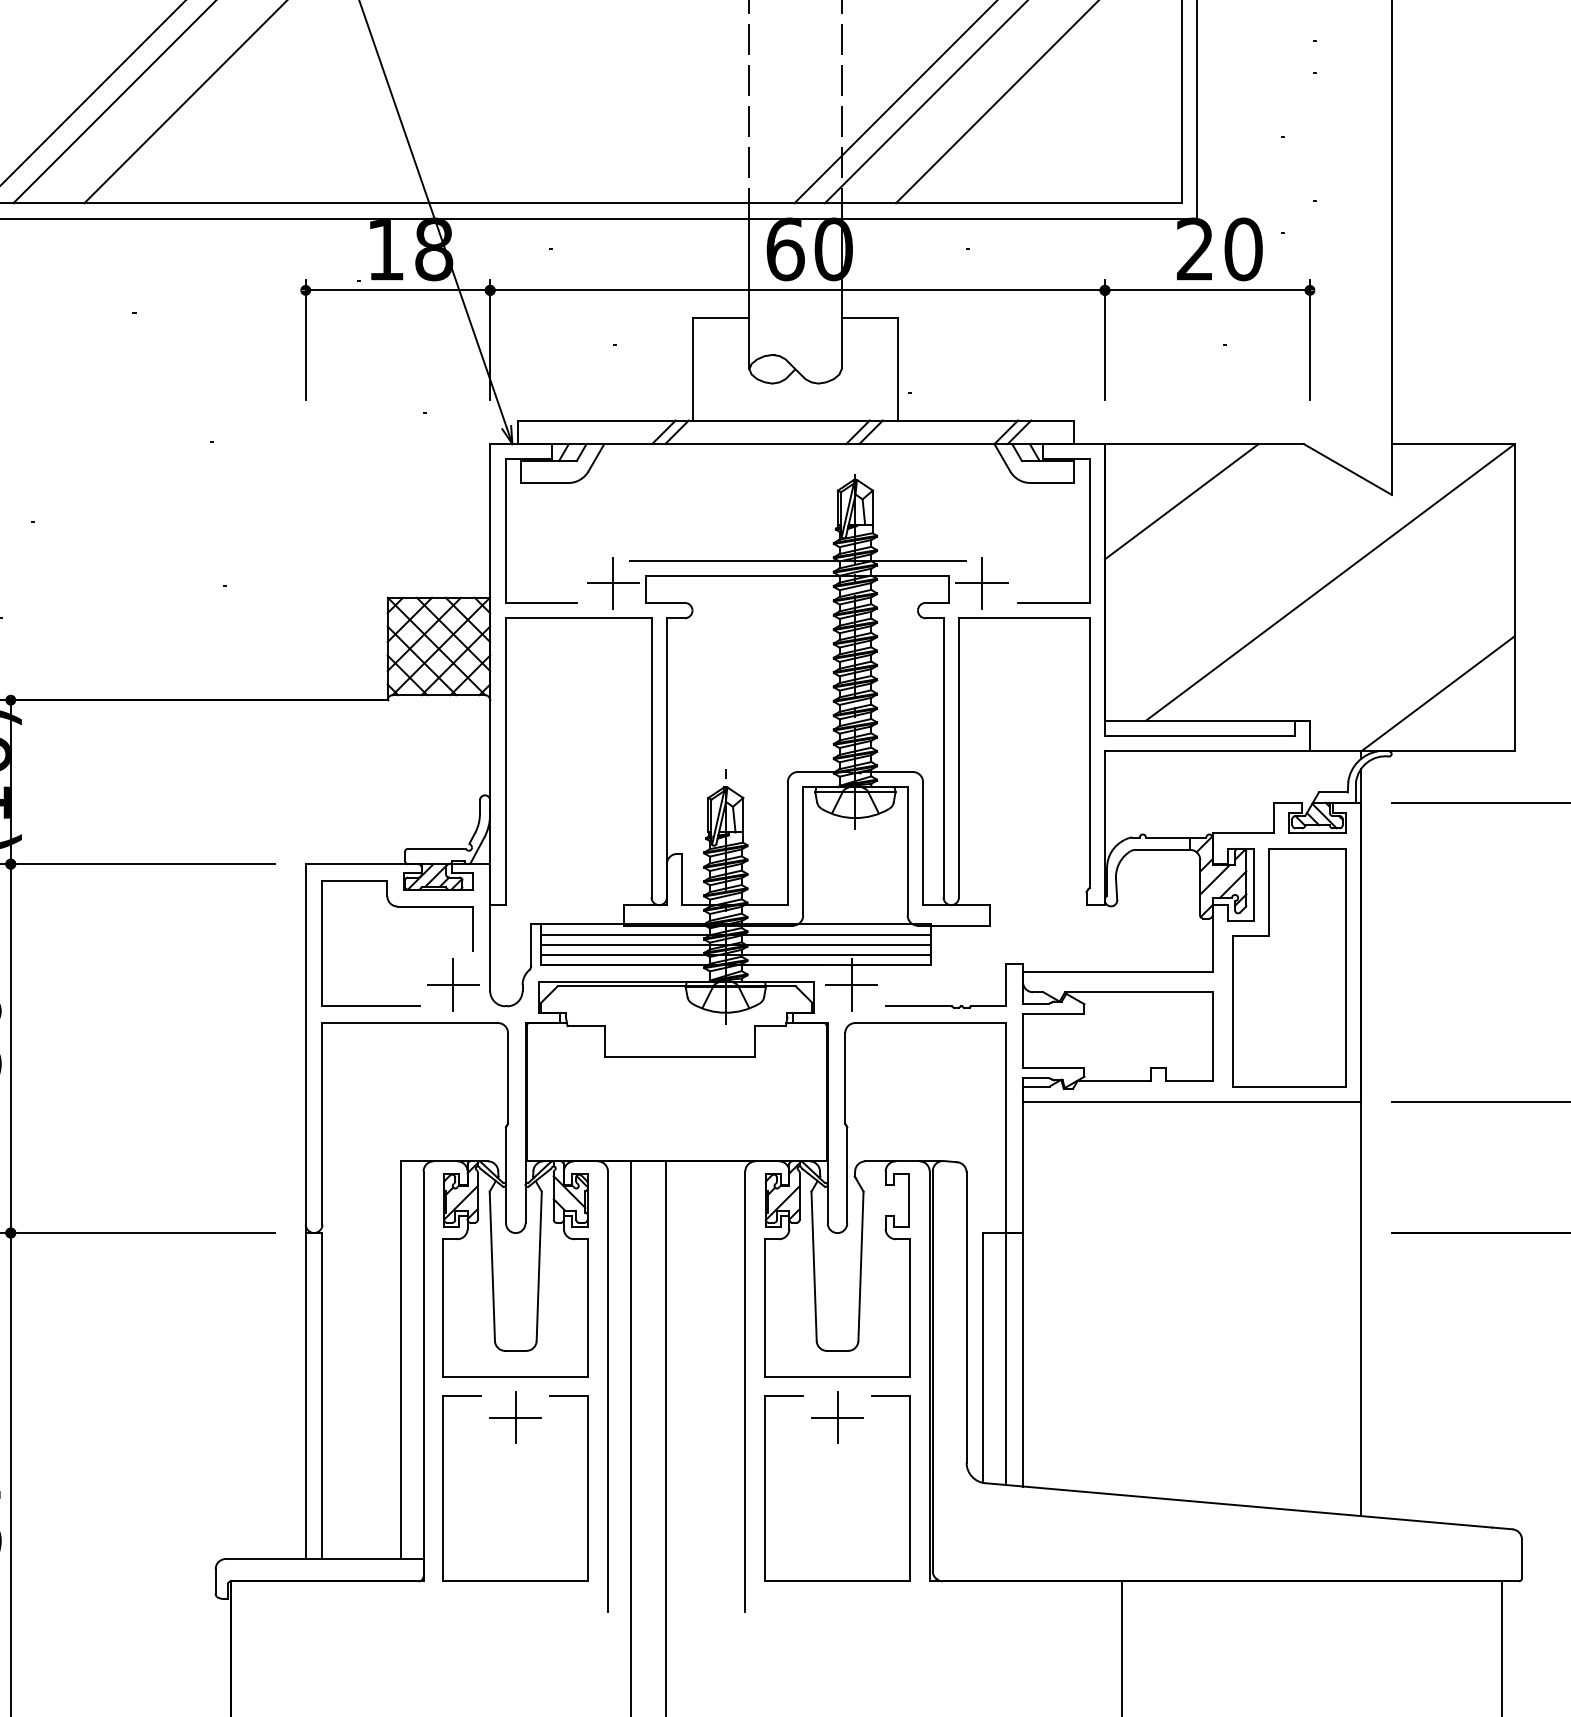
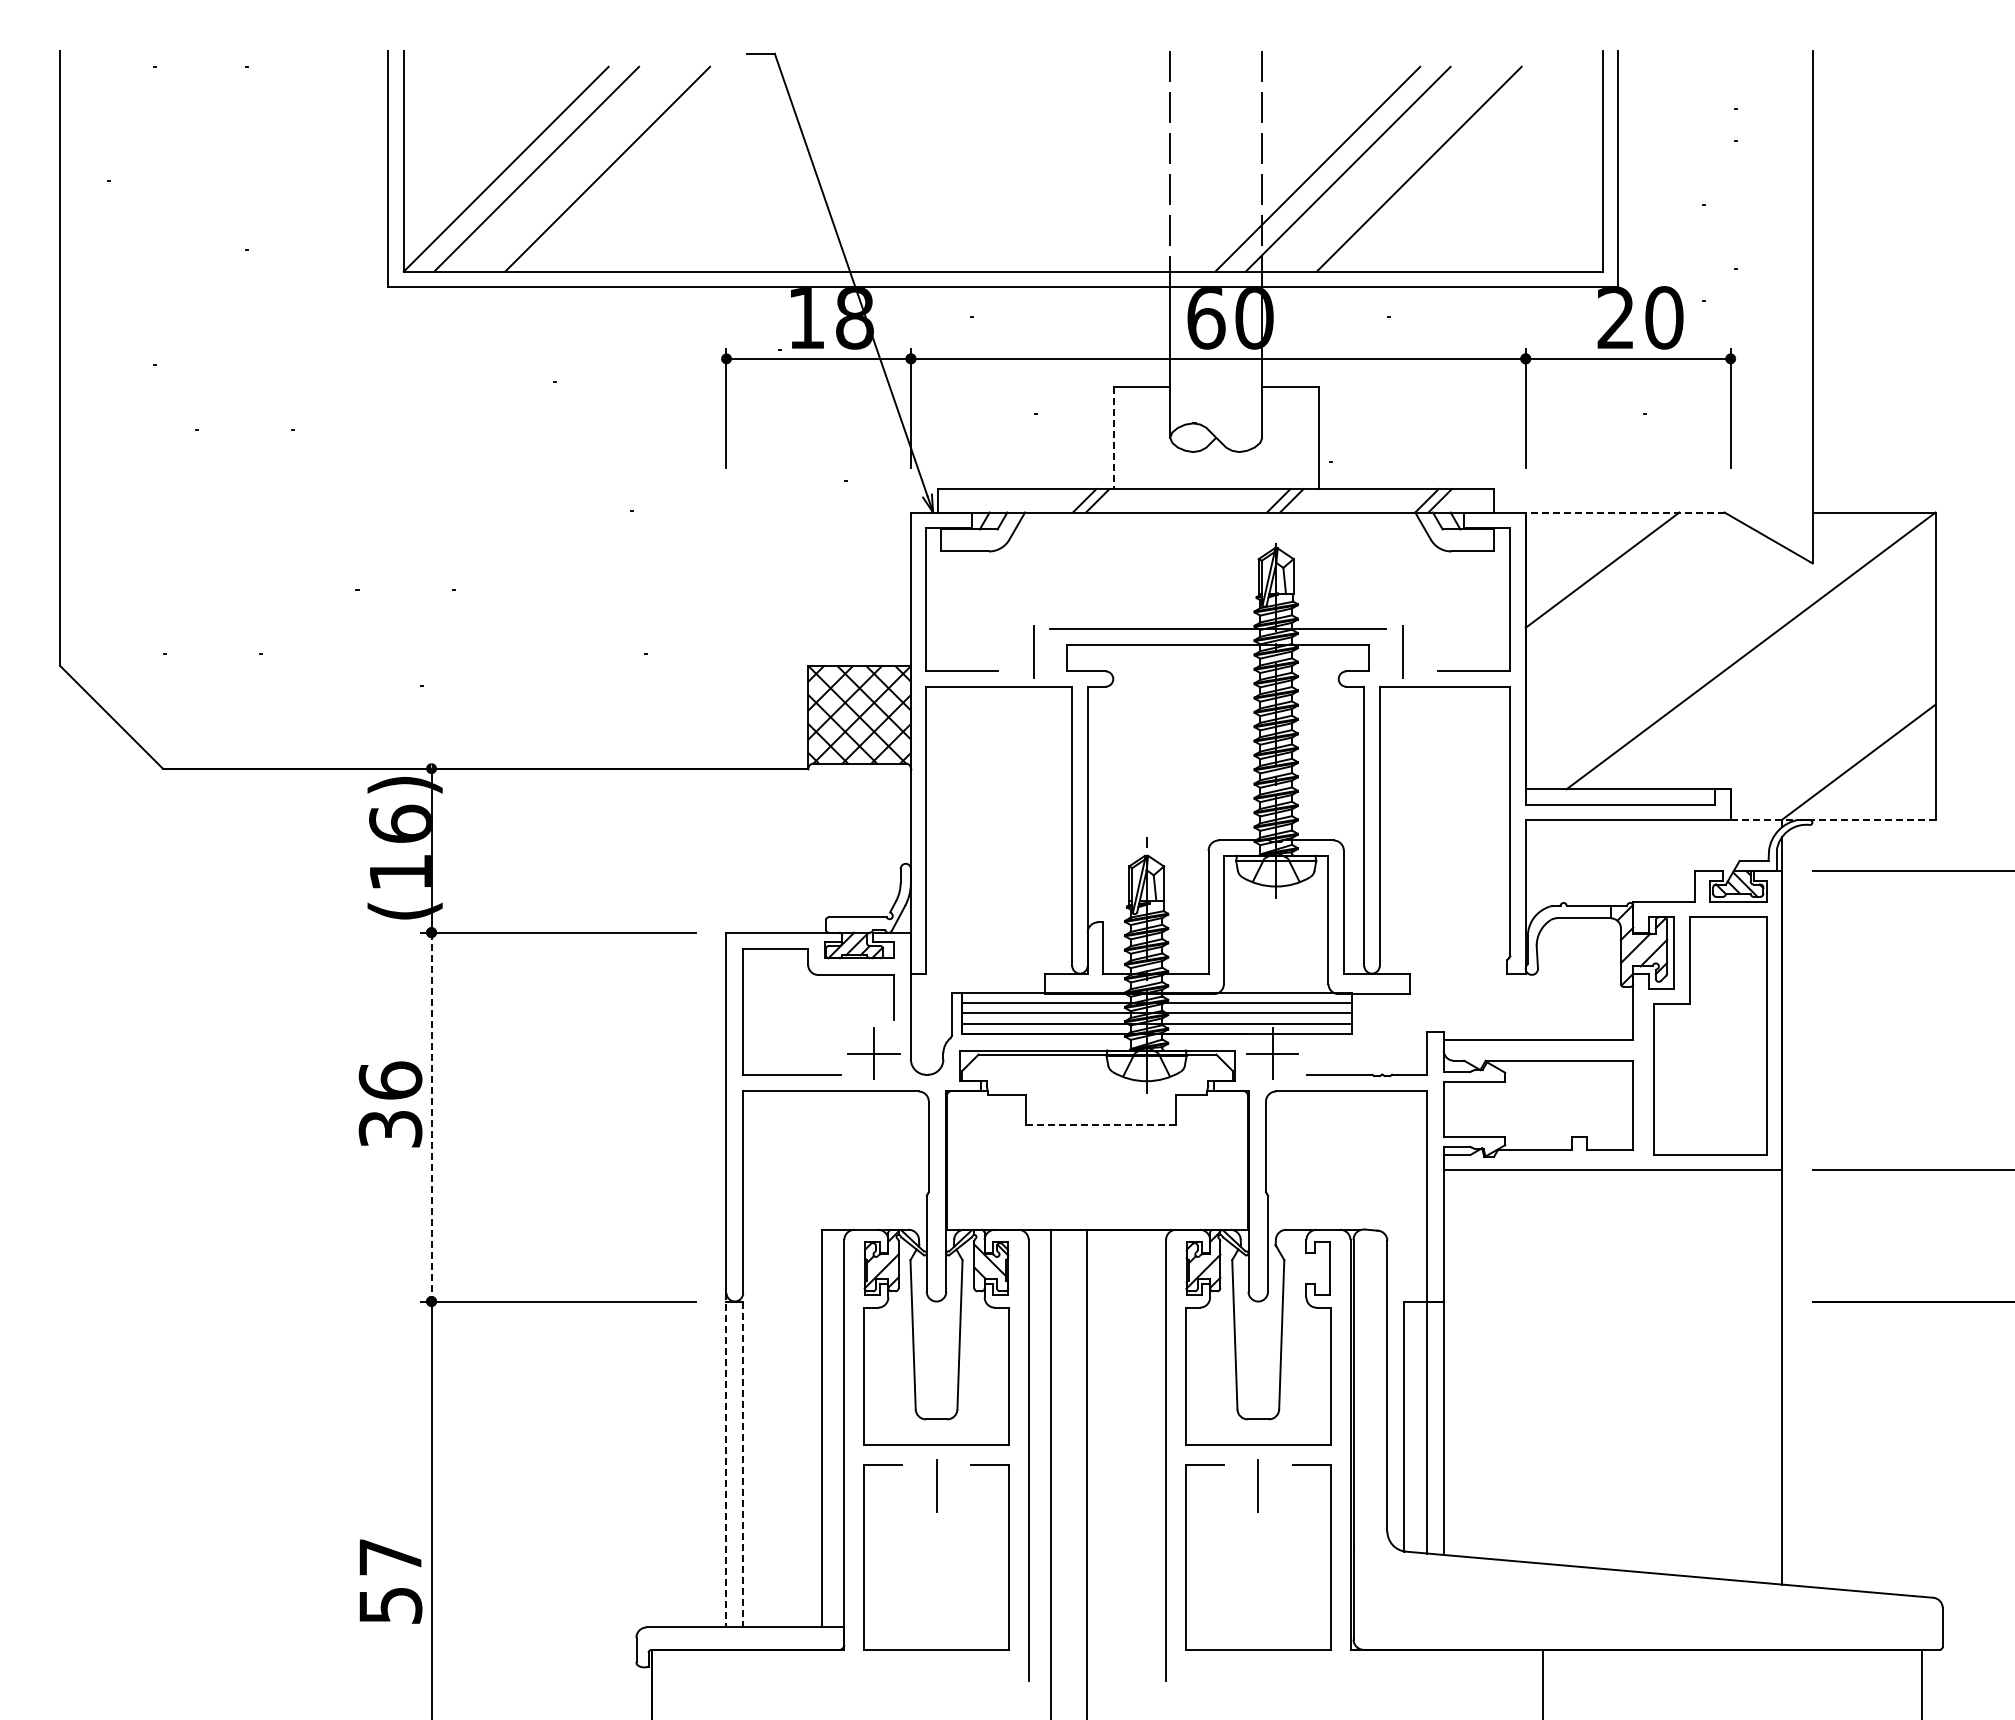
line: (692, 370) -> (1113, 438), solid -> dashed
line: (1203, 444) -> (1624, 512), solid -> dashed
line: (612, 583) -> (1033, 651), removed
line: (981, 583) -> (1402, 651), removed
line: (1412, 751) -> (1833, 819), solid -> dashed
line: (10, 1049) -> (431, 1117), solid -> dashed
line: (680, 1057) -> (1101, 1125), solid -> dashed
line: (305, 1392) -> (726, 1460), solid -> dashed
line: (322, 1396) -> (743, 1464), solid -> dashed
line: (515, 1417) -> (936, 1485), removed
line: (836, 1417) -> (1257, 1485), removed

